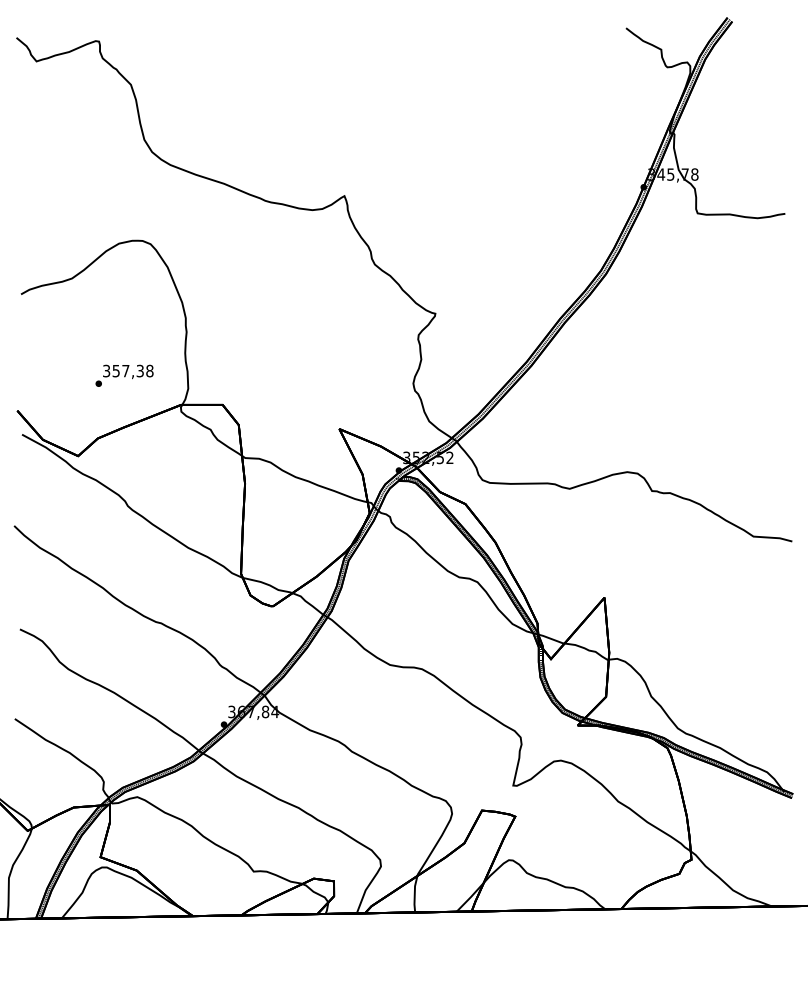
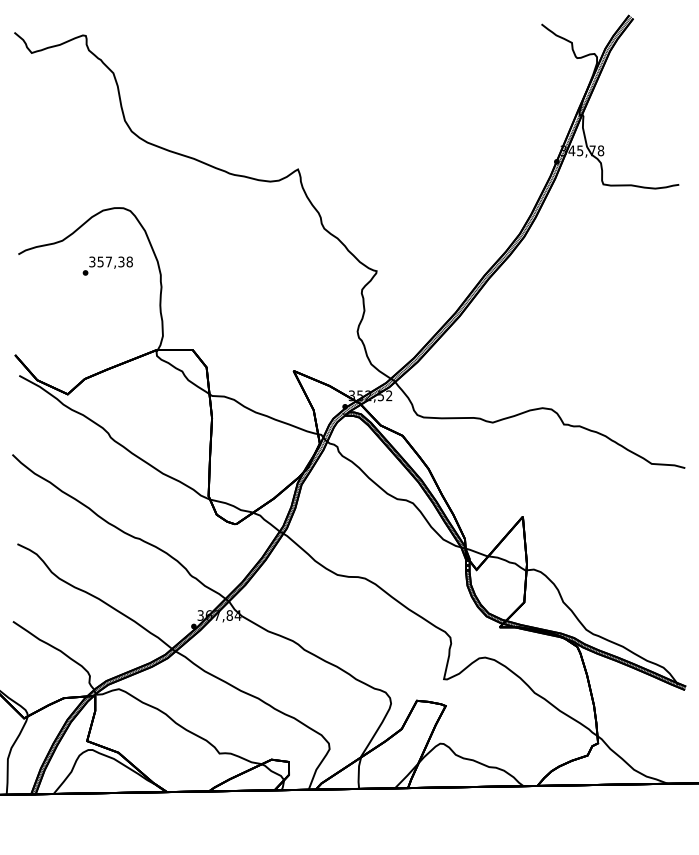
text: (124, 375) -> (107, 265), moved

